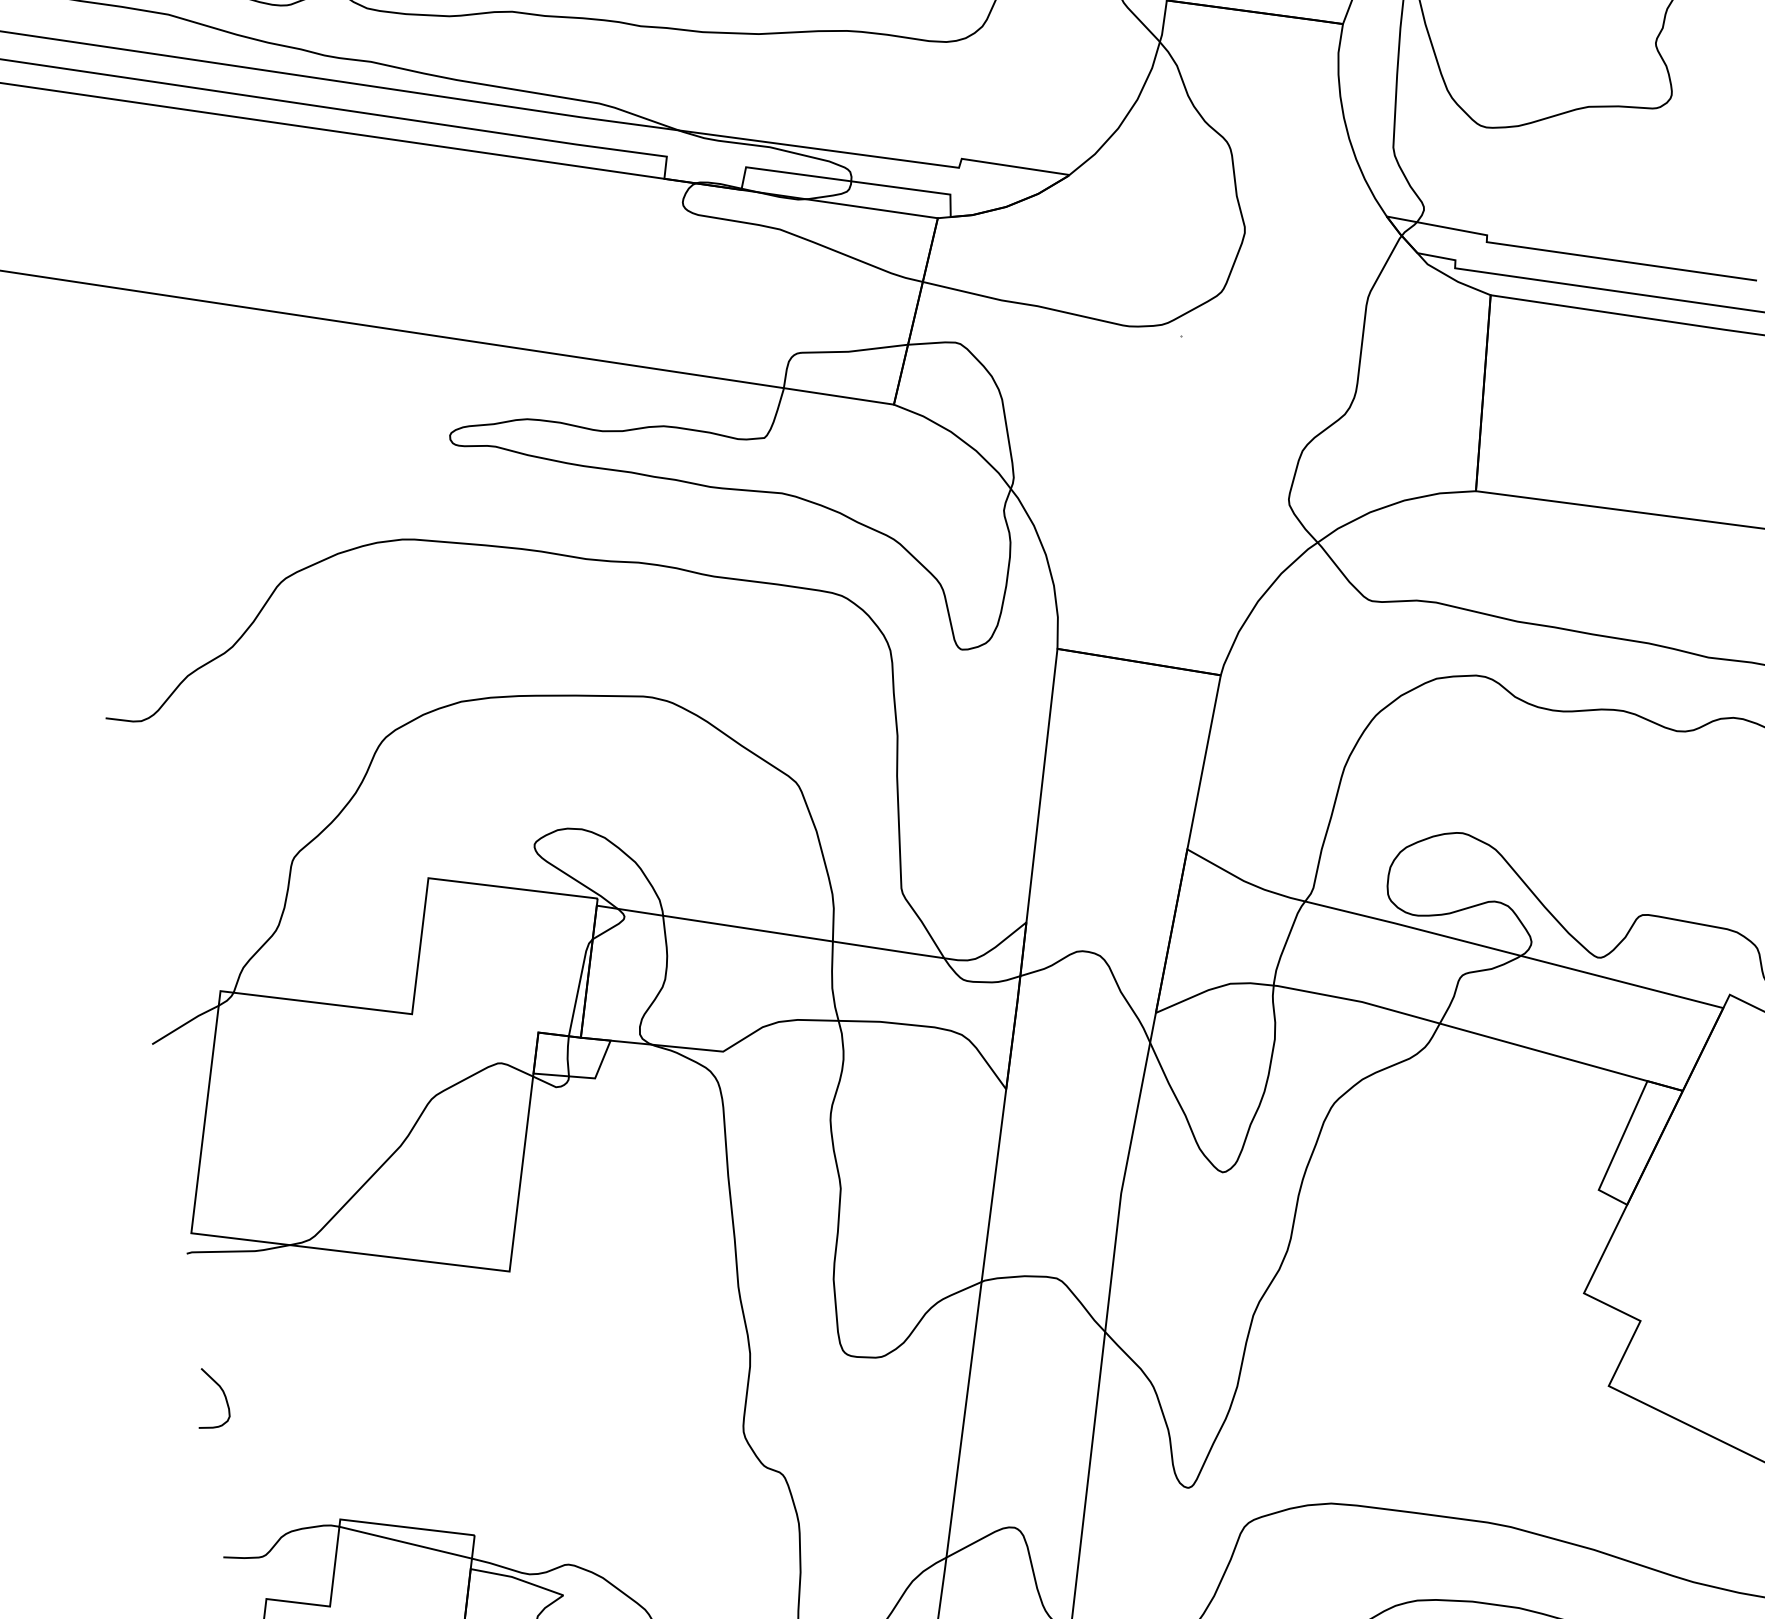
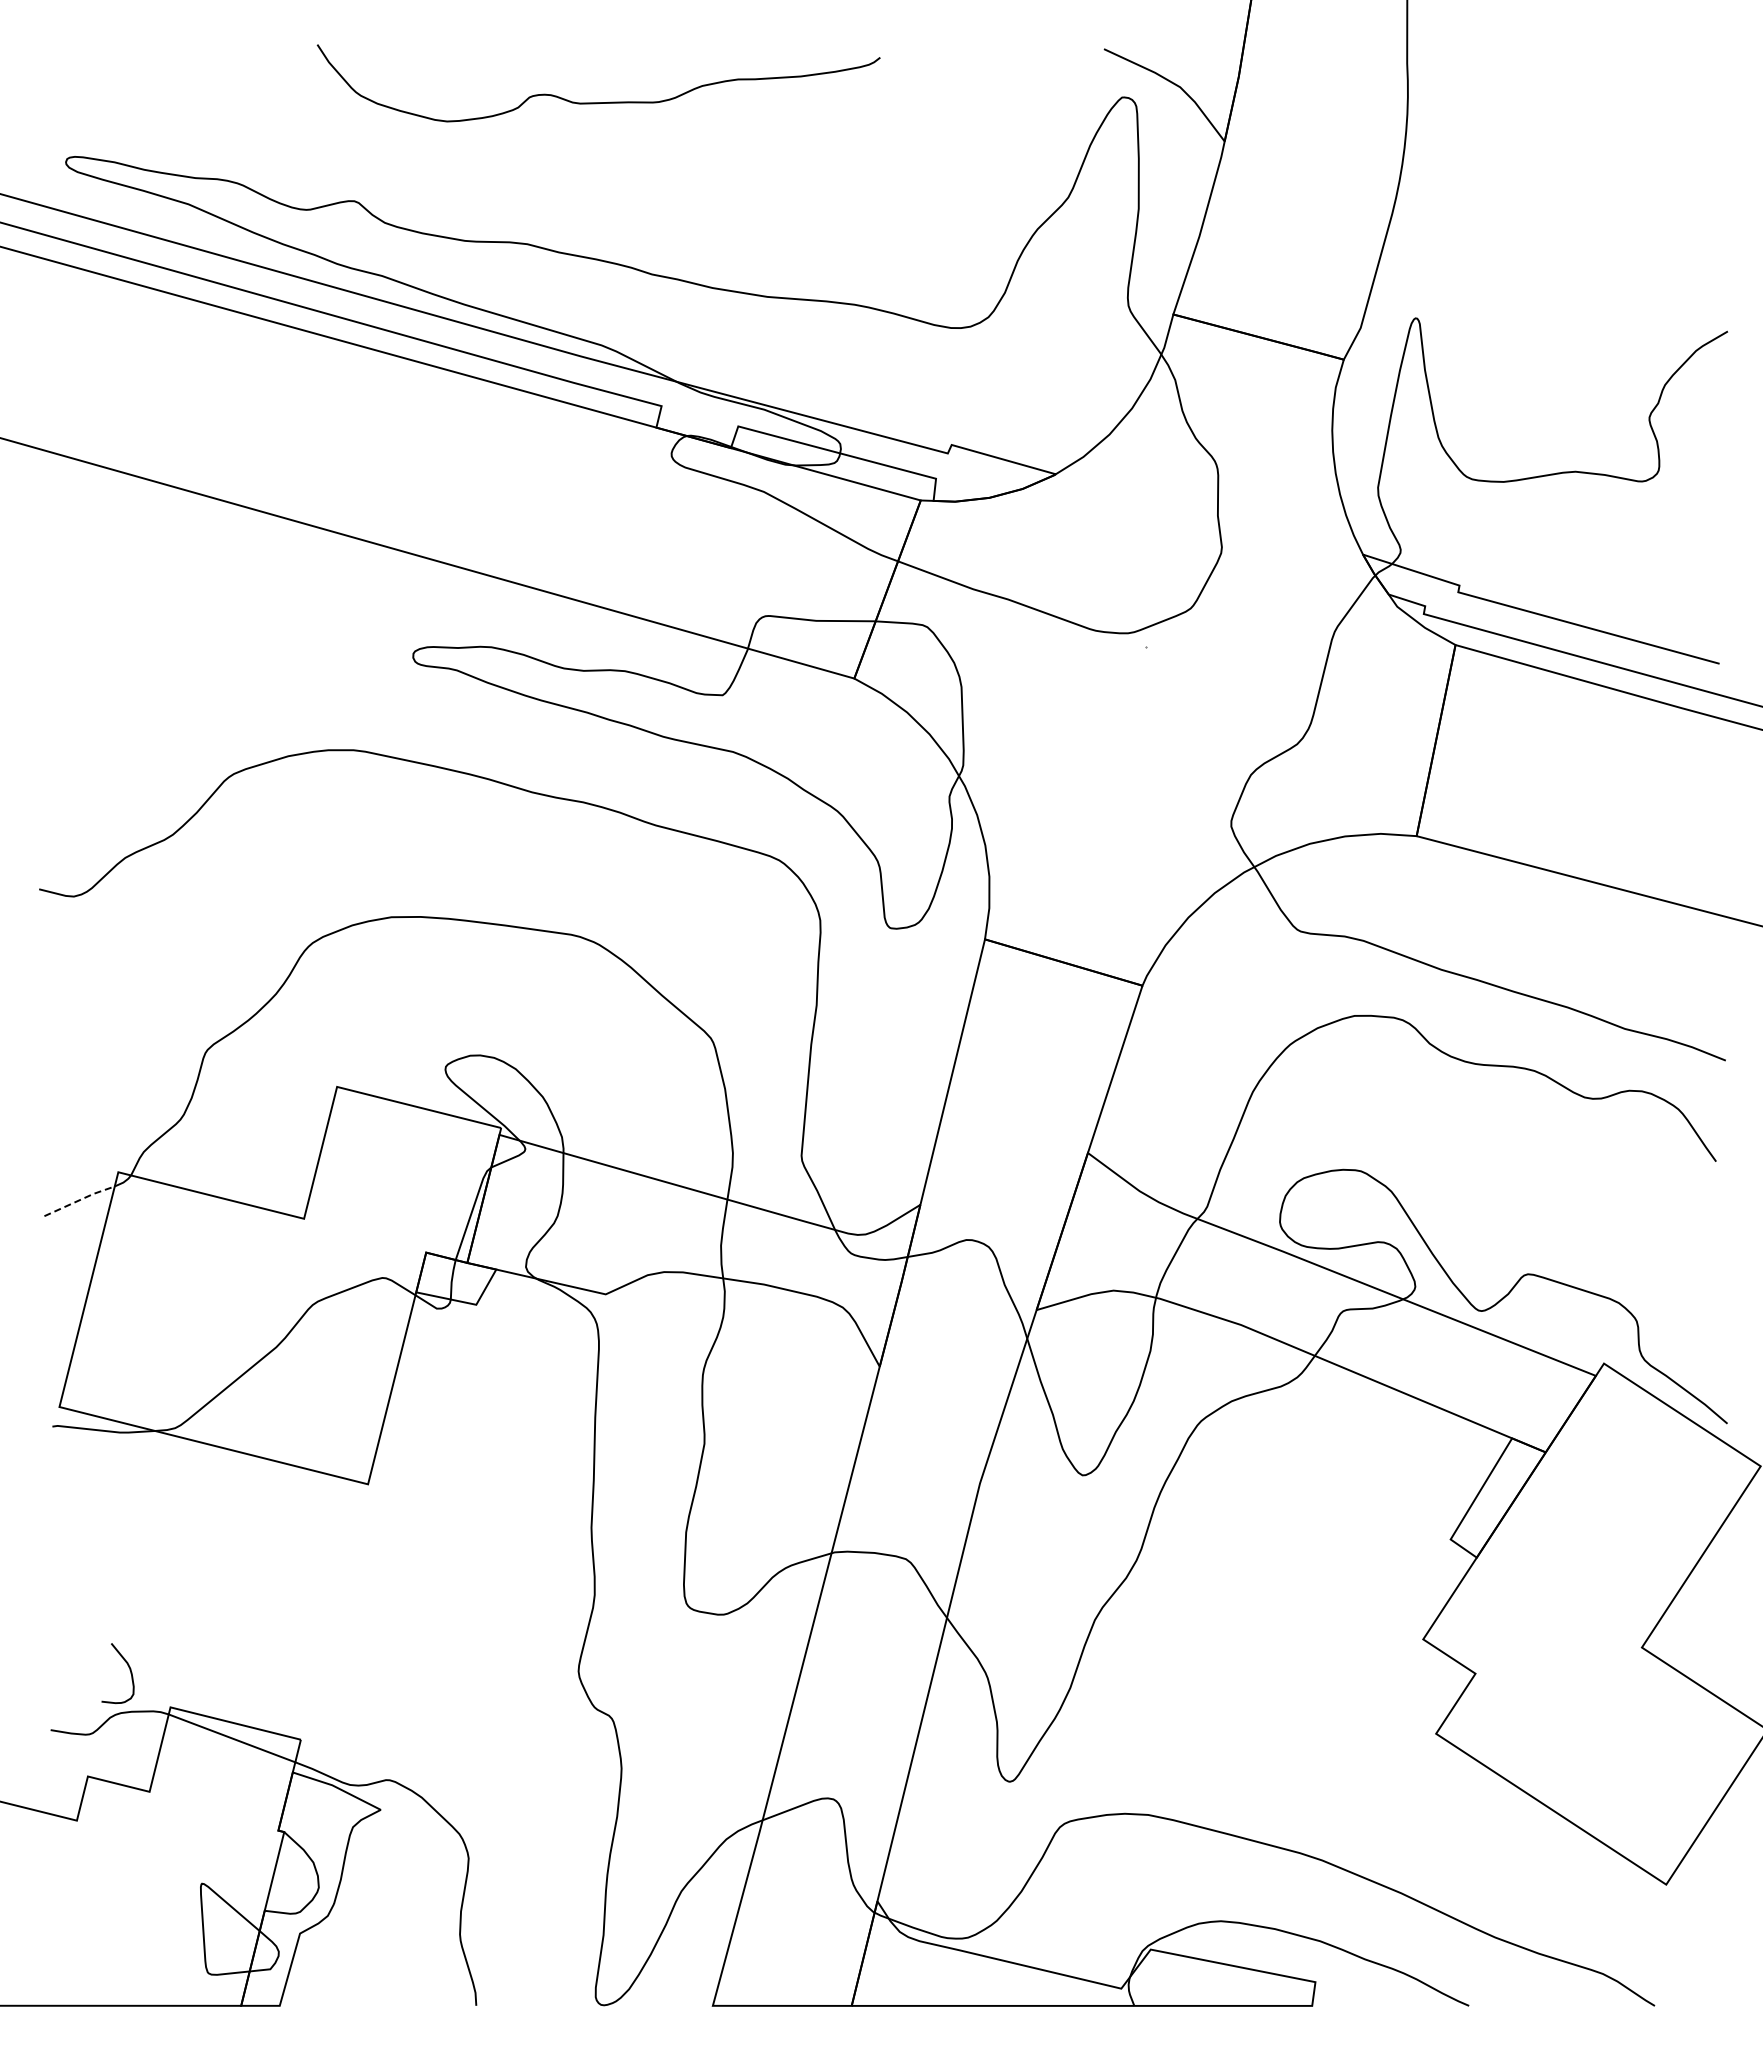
line: (185, 1024) -> (79, 1200), solid -> dashed
curve: (222, 1393) -> (129, 1670), moved

